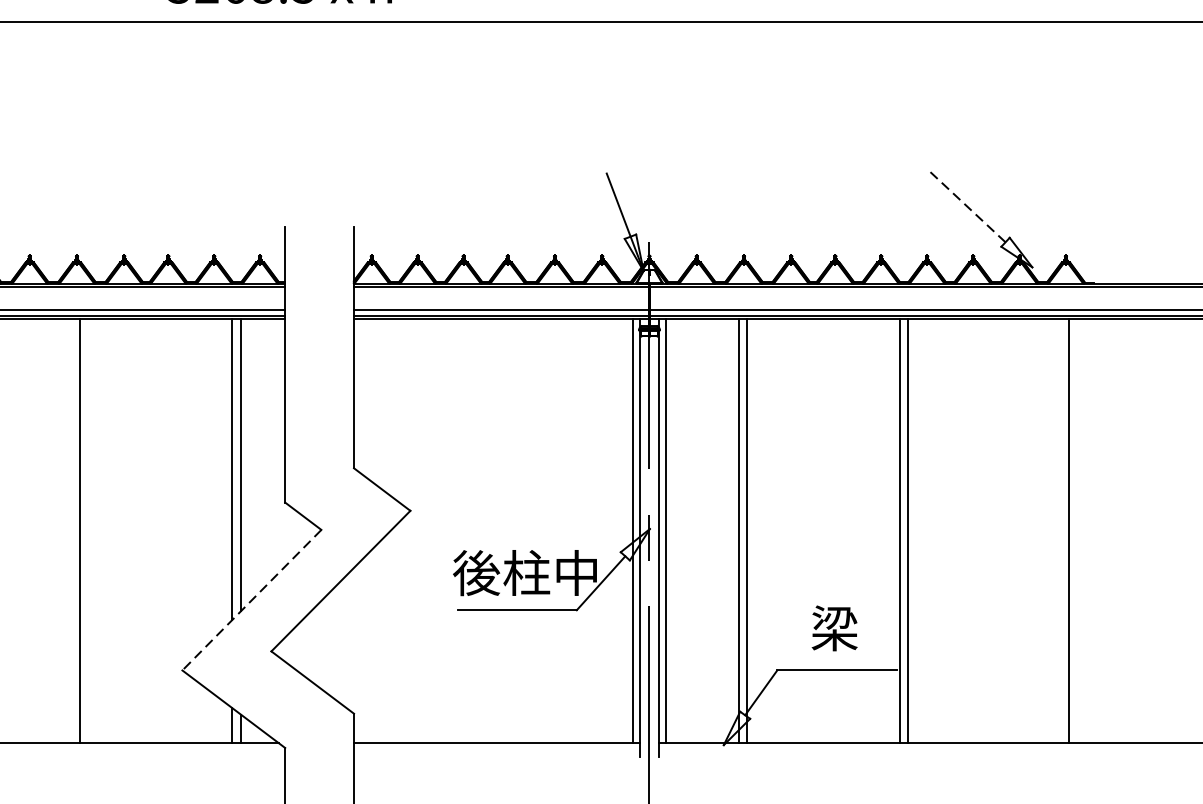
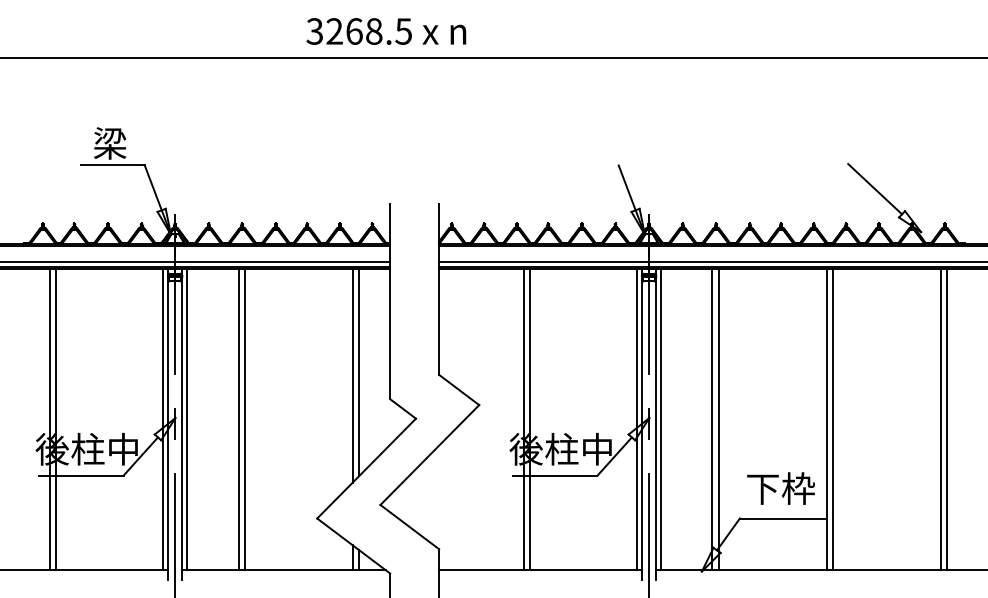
line: (968, 207) -> (875, 189), dashed -> solid
line: (71, 531) -> (238, 419), added
line: (474, 531) -> (524, 419), added
line: (482, 531) -> (530, 419), added
line: (1059, 531) -> (940, 419), added
line: (251, 600) -> (366, 468), dashed -> solid
text: (834, 628) -> (780, 488), 梁 -> 下枠

